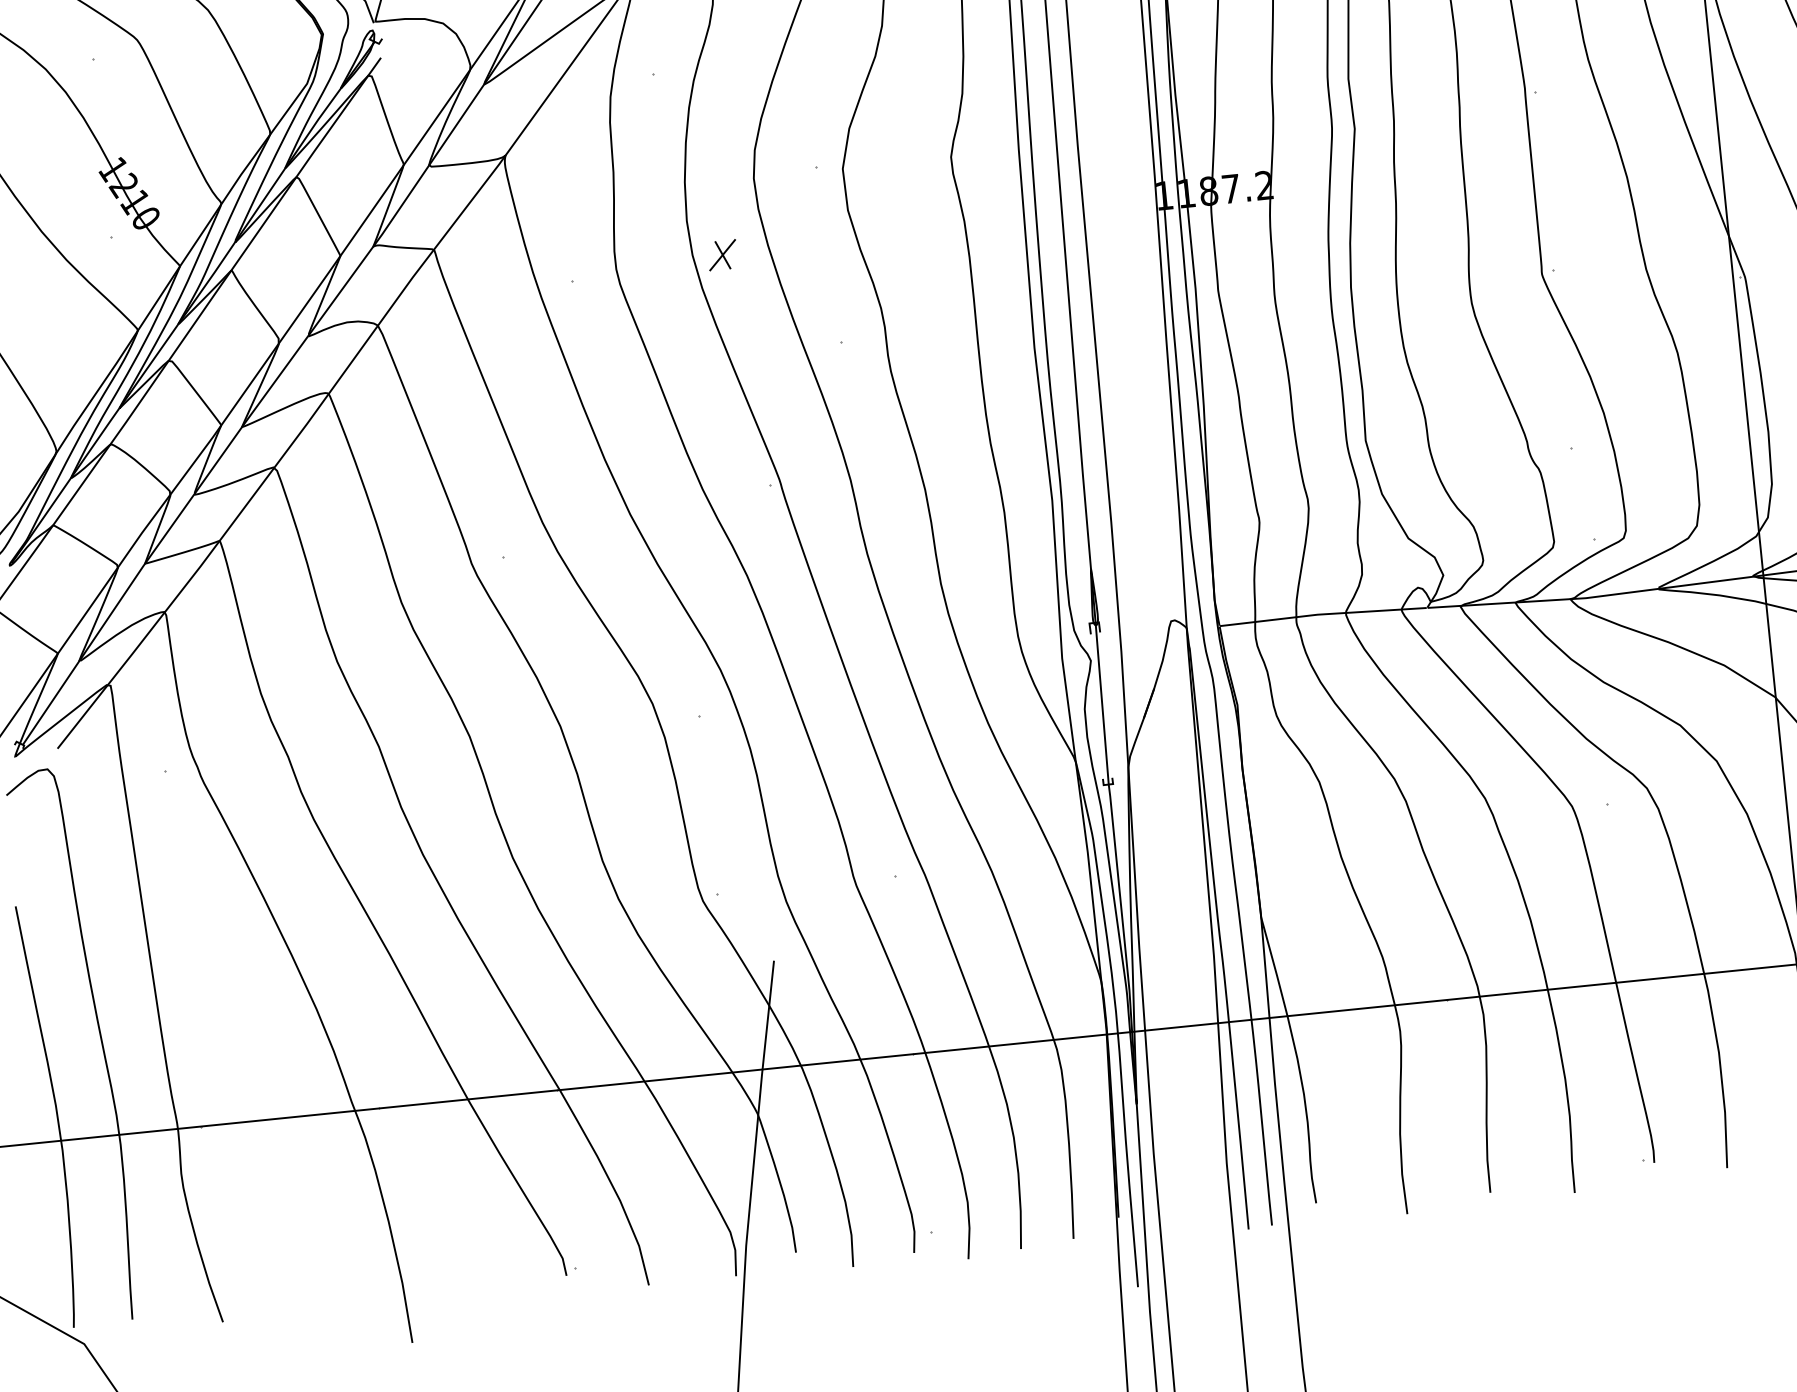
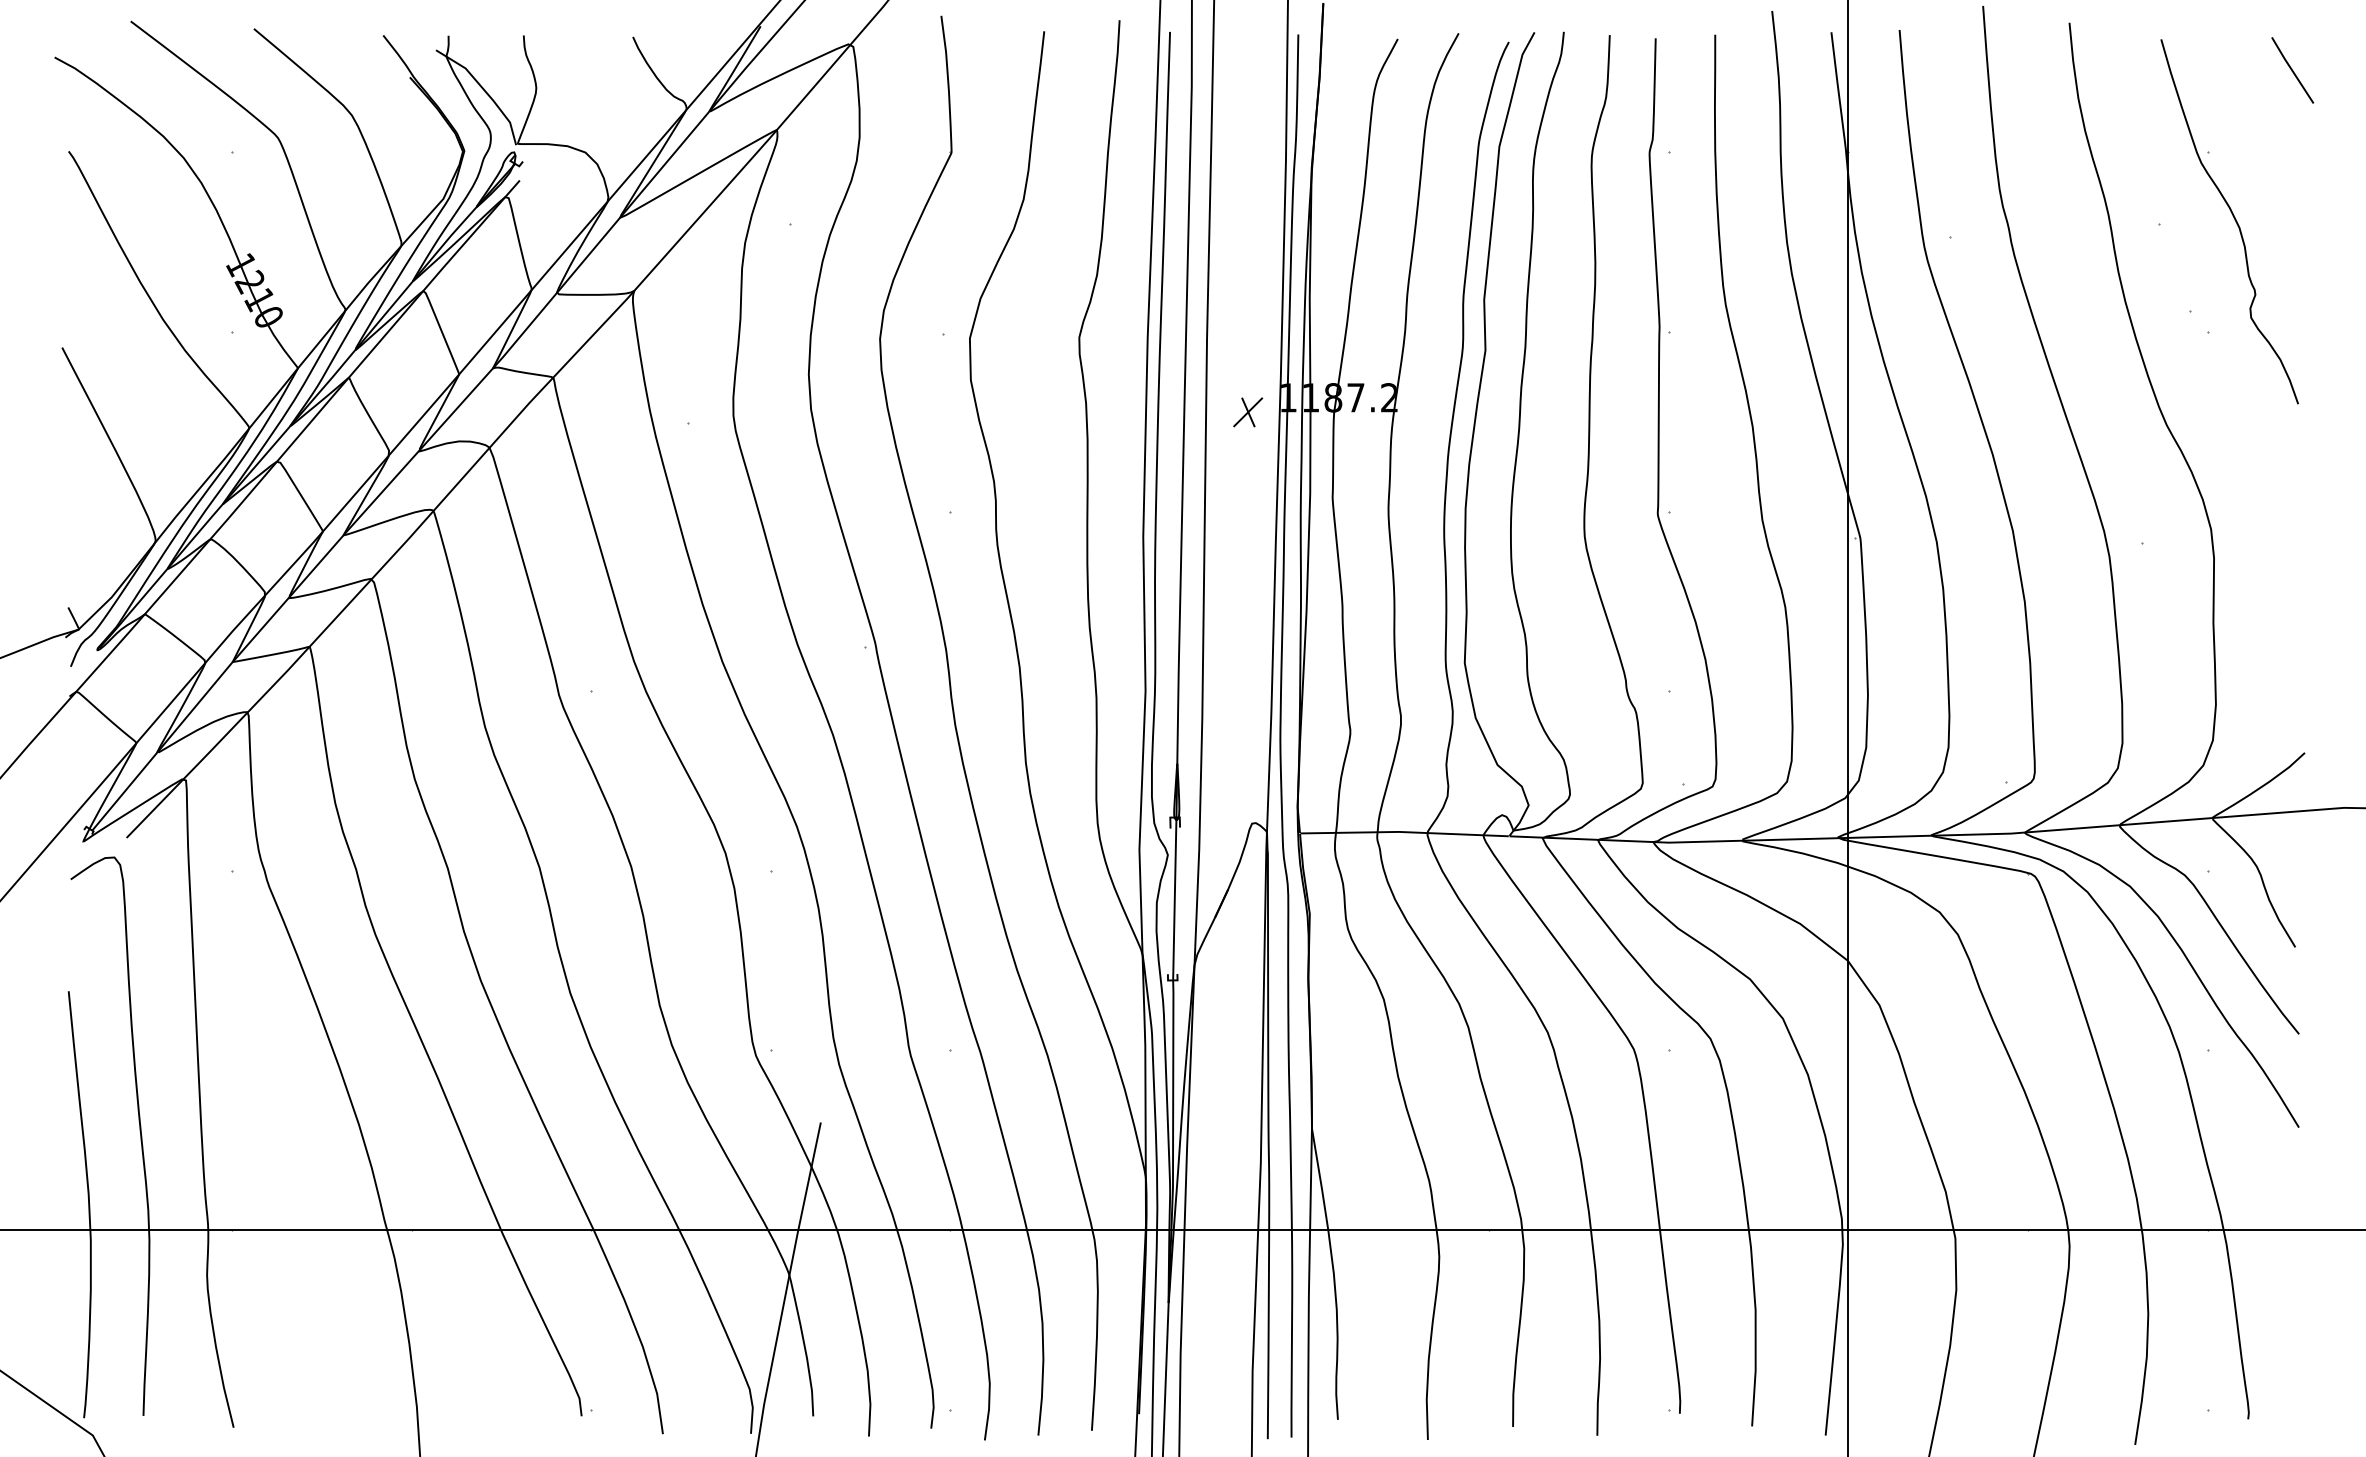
part: (723, 255) -> (1248, 412), moved

